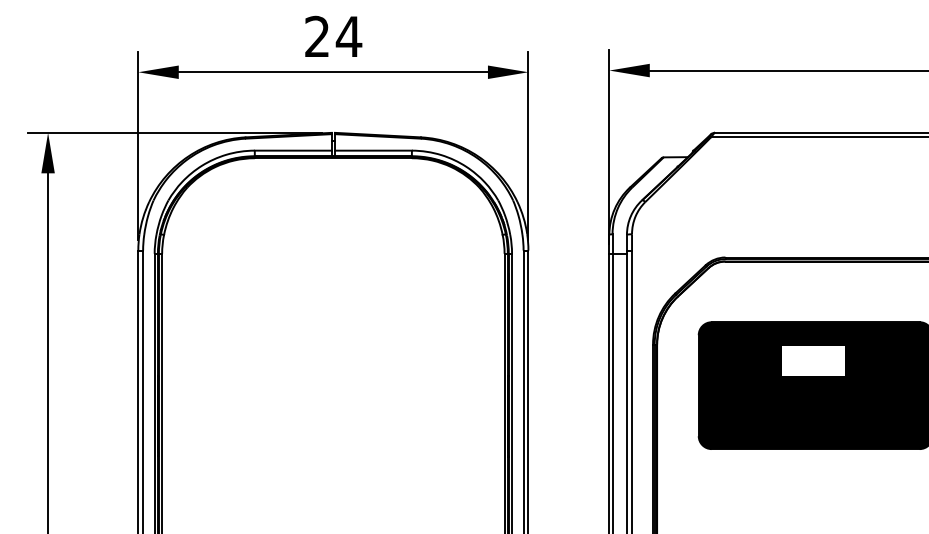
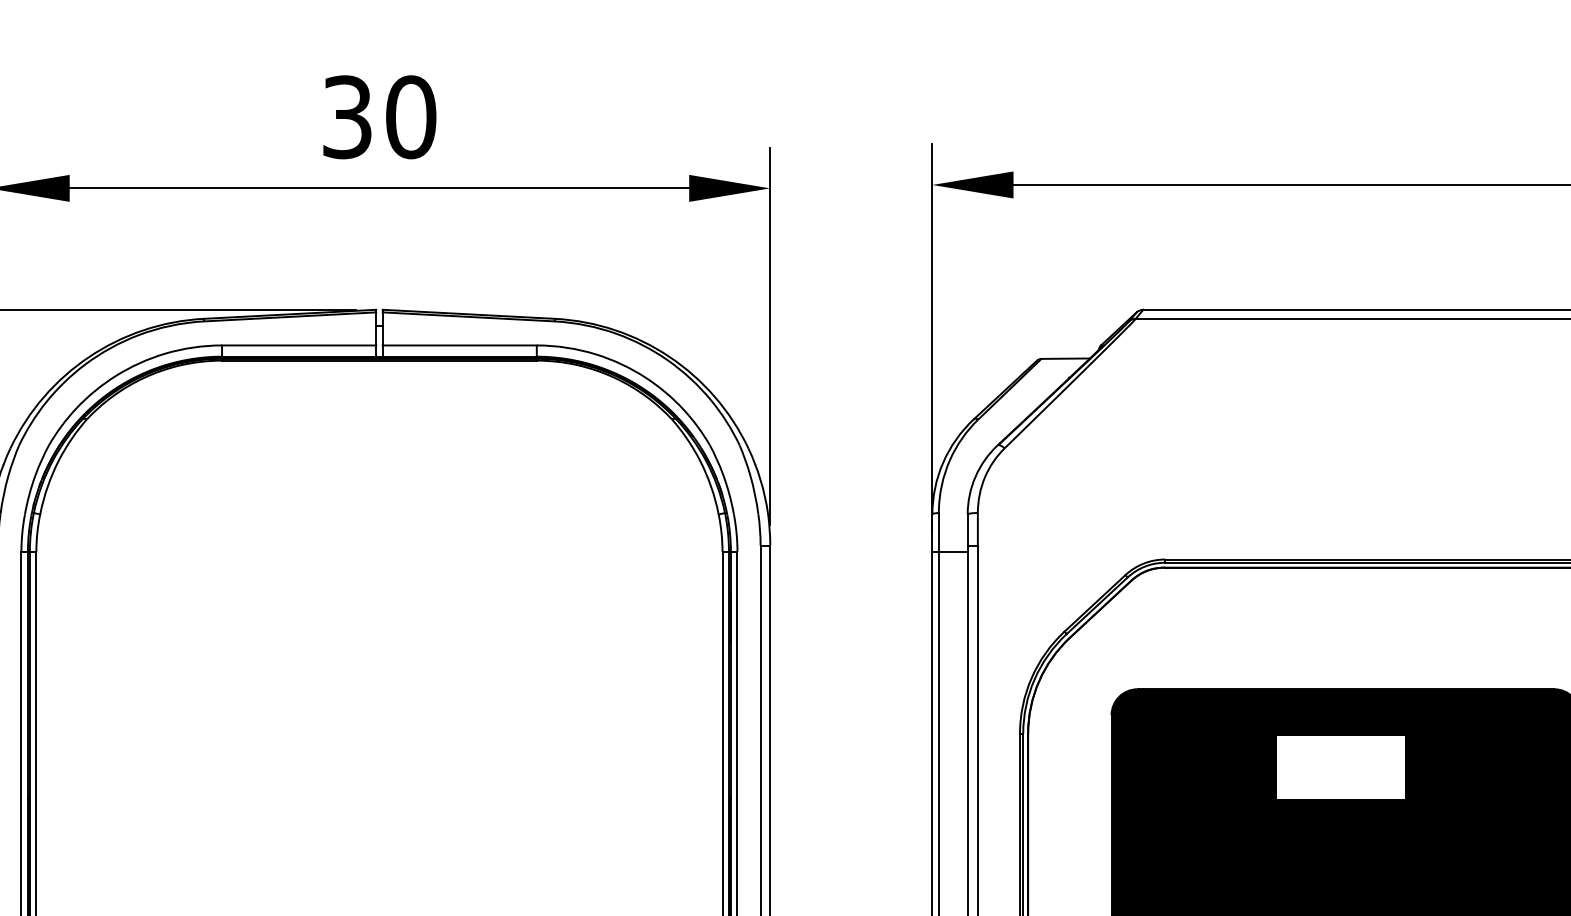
text: (333, 36) -> (379, 116), 24 -> 30

